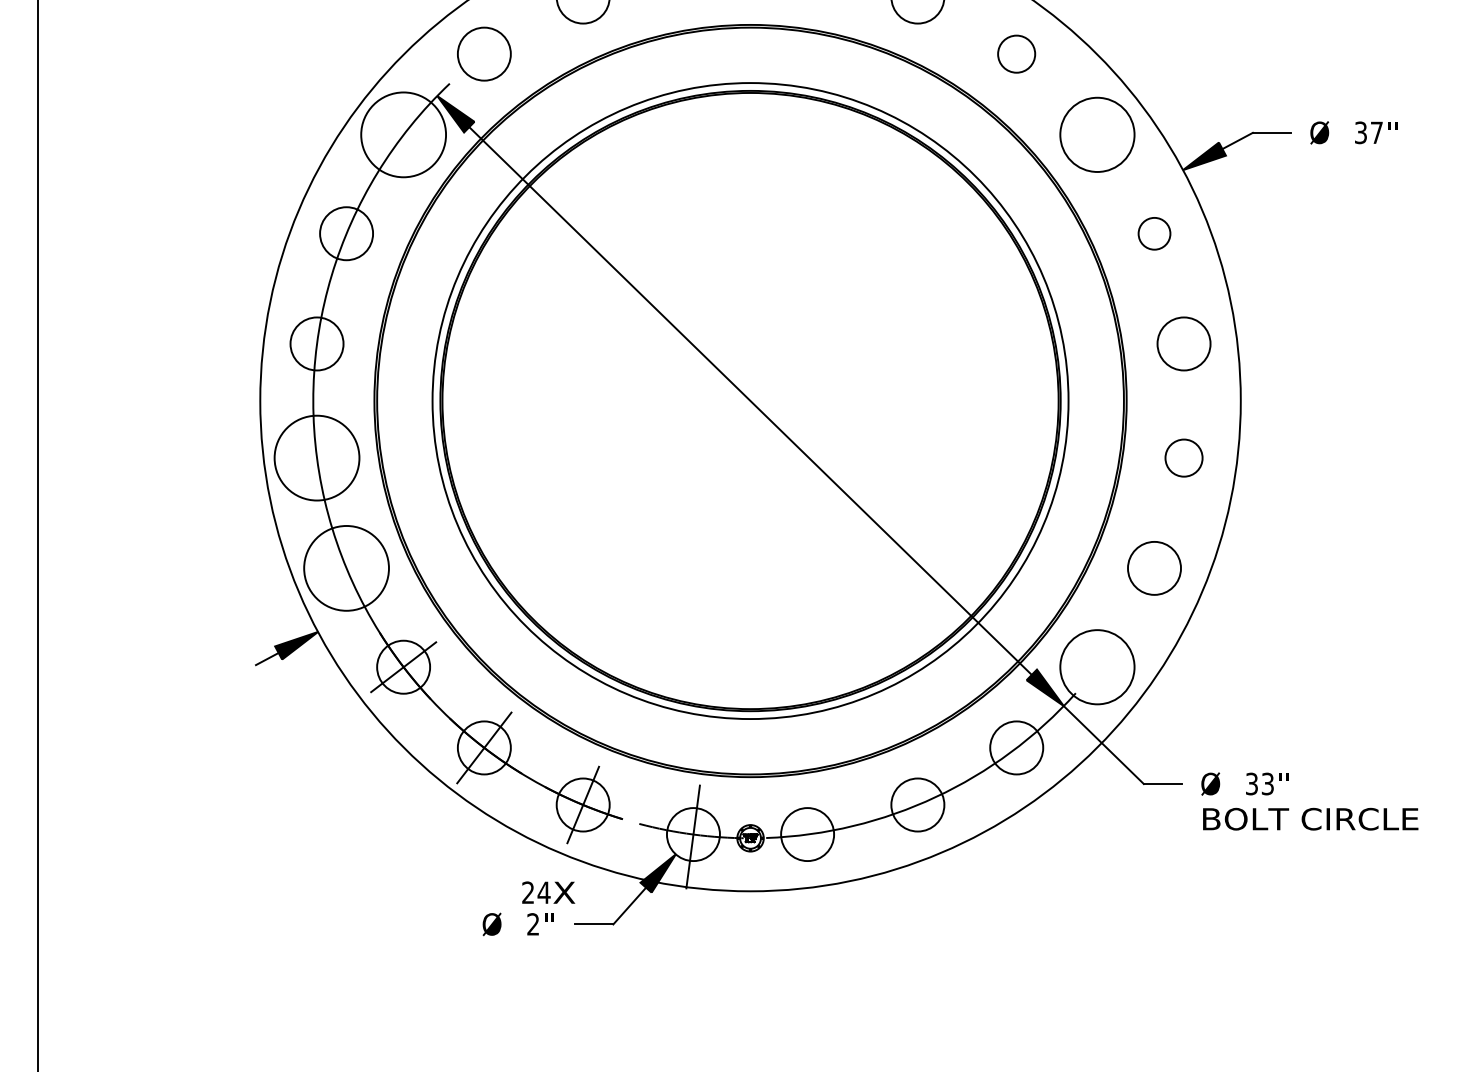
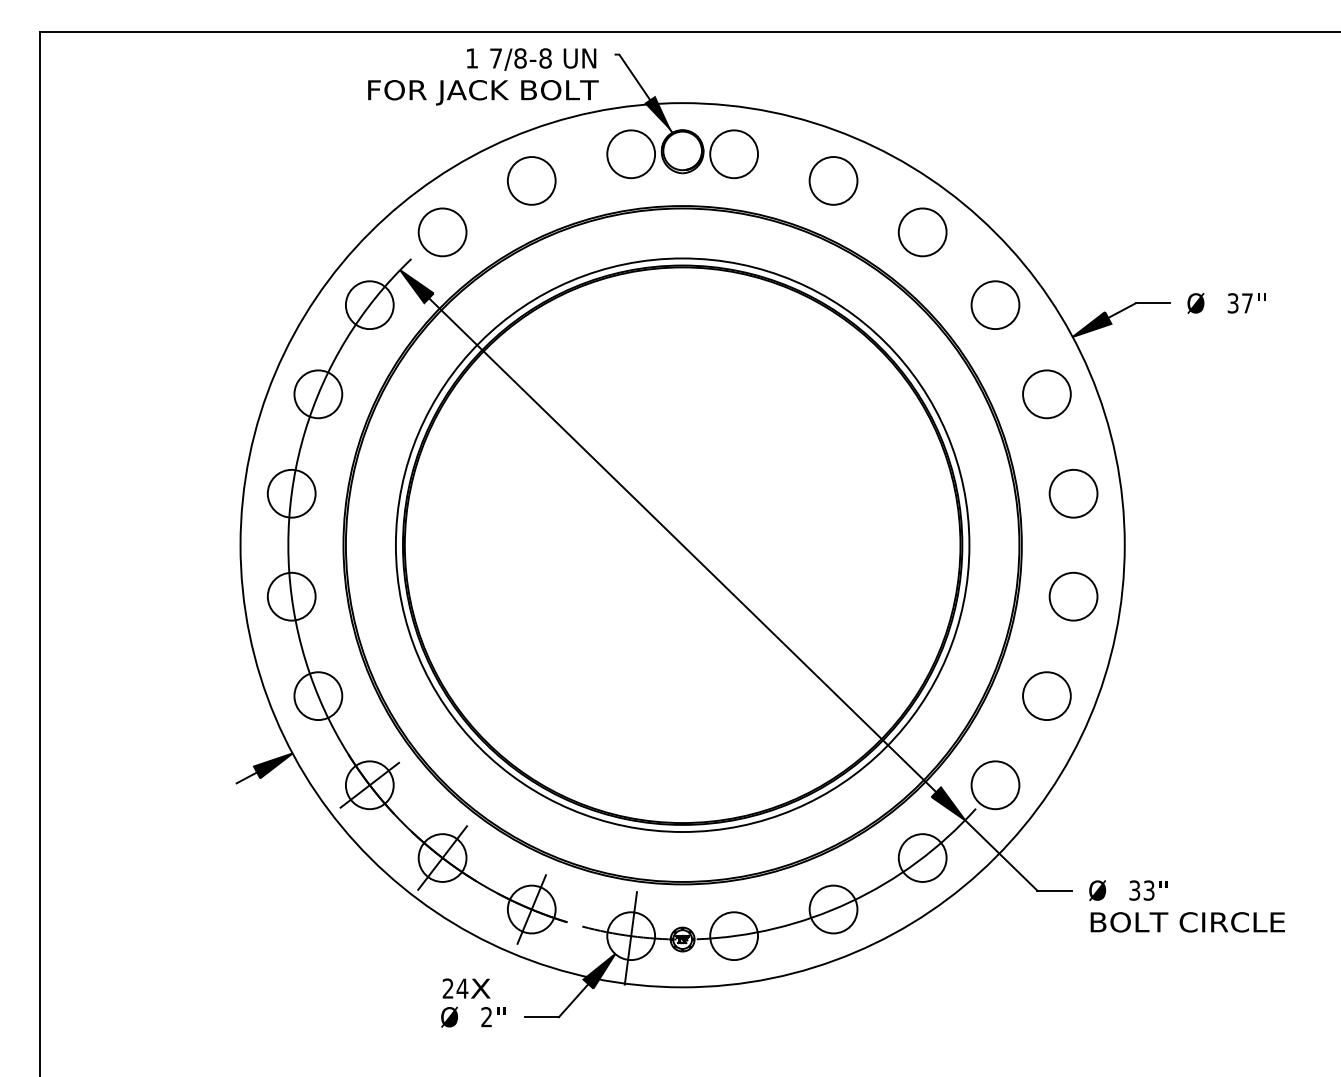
circle: (1016, 54) -> (922, 232), size x1.43
circle: (403, 135) -> (369, 305), size x0.62
circle: (1097, 135) -> (995, 305), size x0.71
circle: (1154, 233) -> (1046, 394), size x1.67
circle: (316, 457) -> (291, 596), size x0.62
circle: (1183, 457) -> (1073, 596), size x1.43
circle: (346, 568) -> (318, 696), size x0.62
circle: (1097, 667) -> (995, 785), size x0.71
text: (548, 892) -> (466, 988), moved

